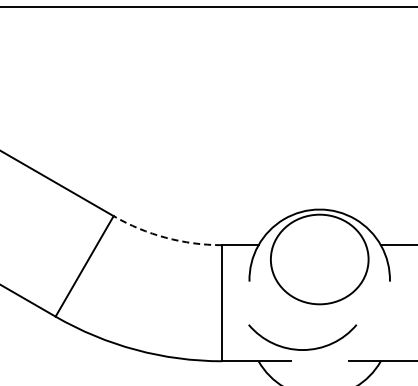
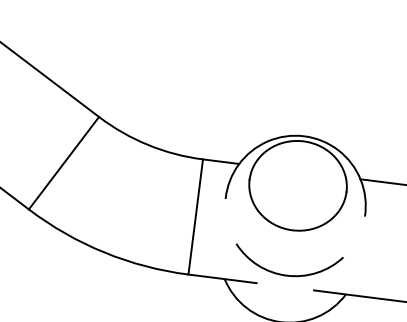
arc: (165, 237) -> (147, 144), dashed -> solid
arc: (302, 349) -> (286, 275), moved

